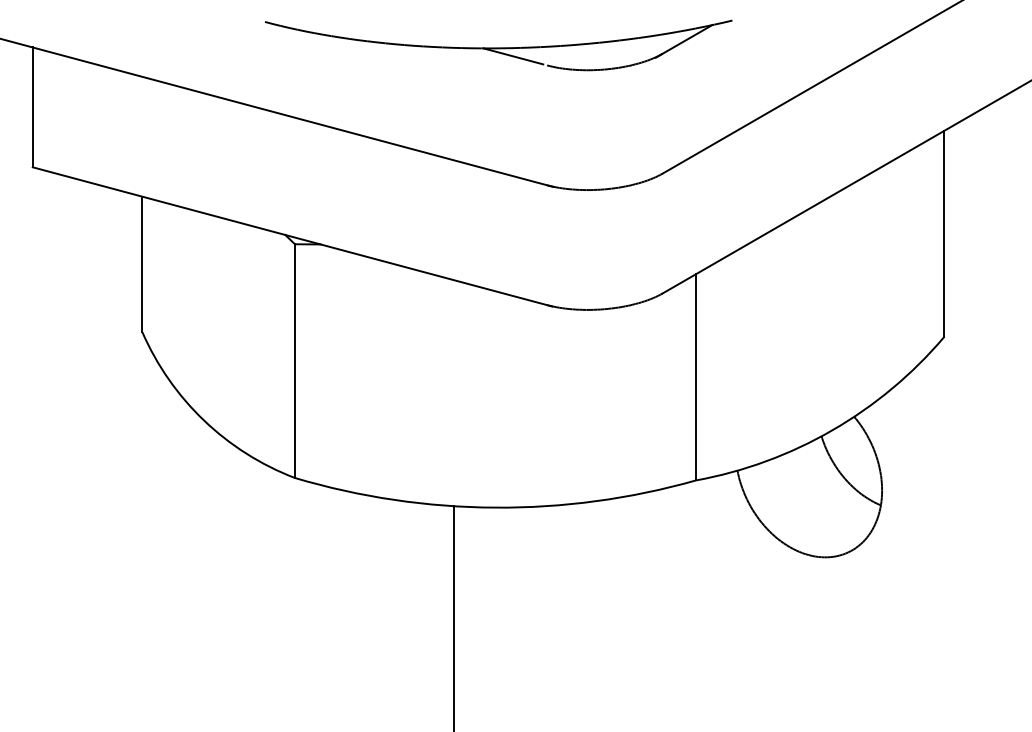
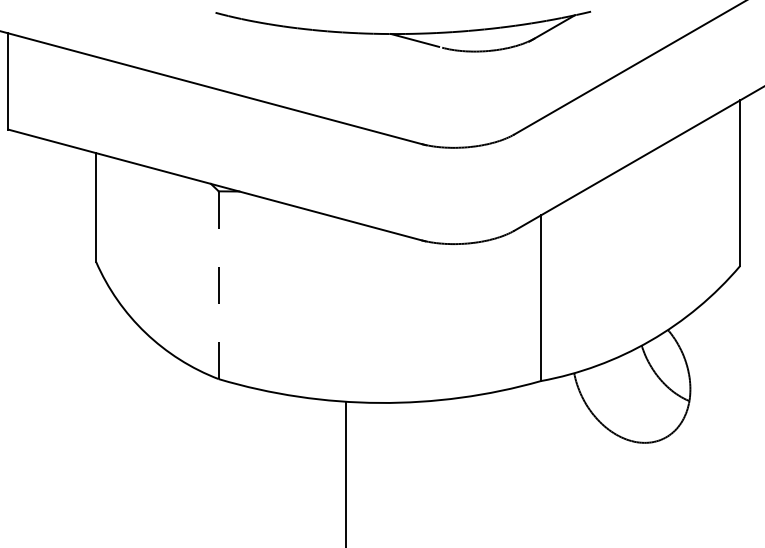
part: (498, 45) -> (403, 31), moved
line: (294, 361) -> (218, 285), solid -> dashed

